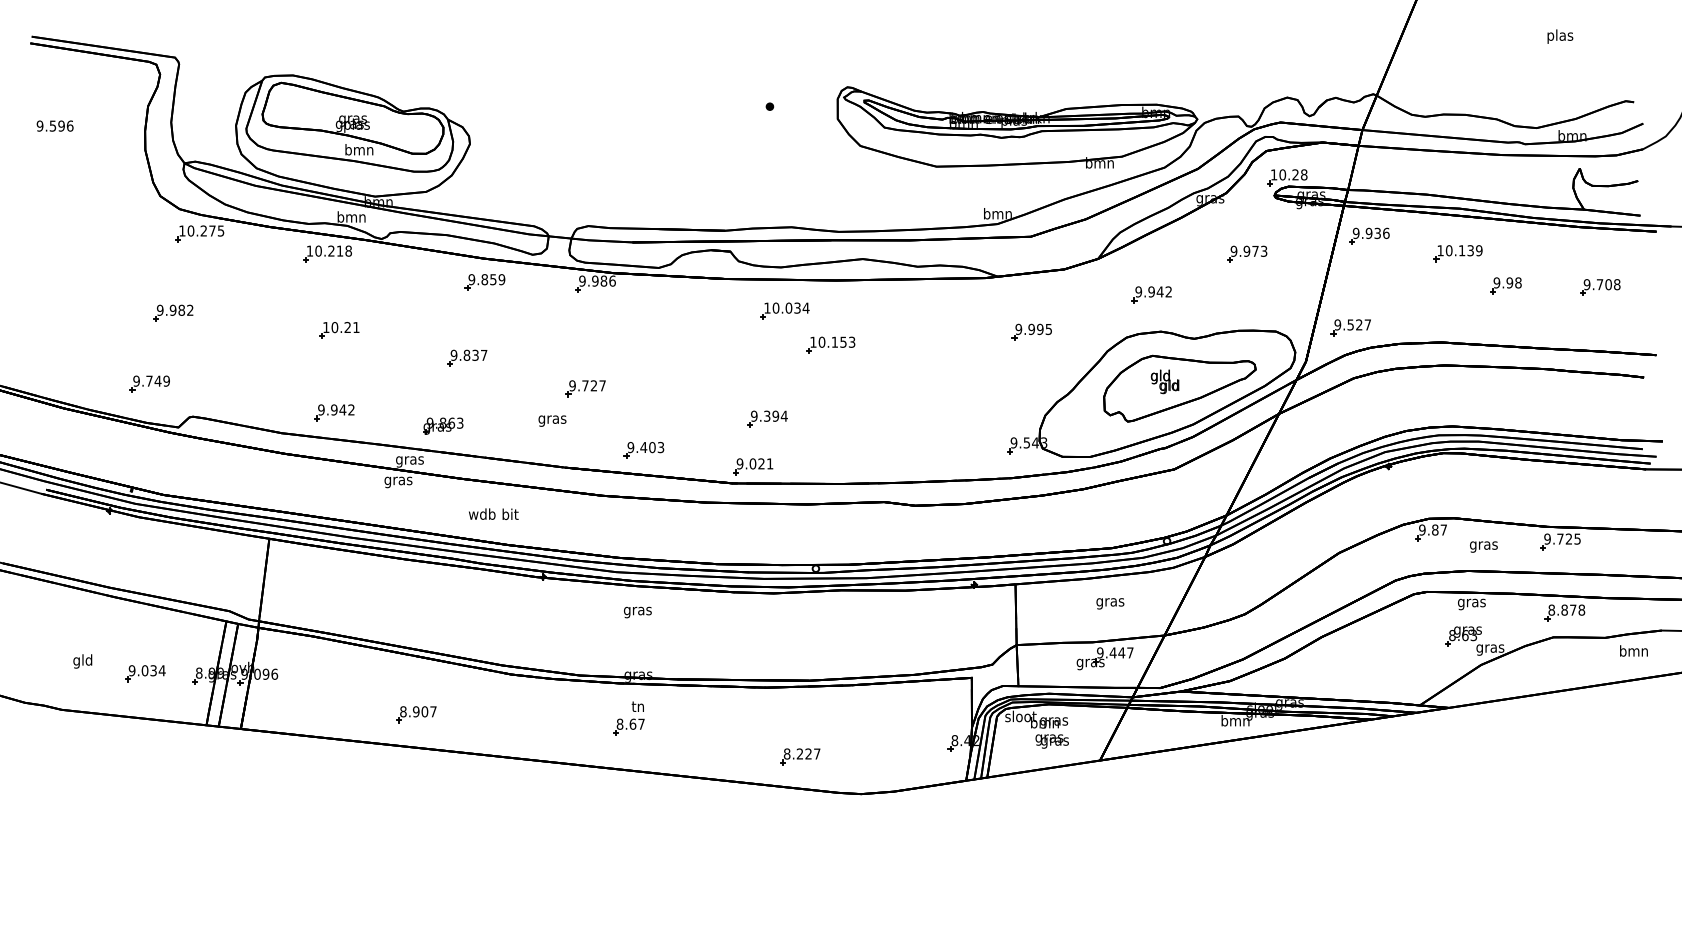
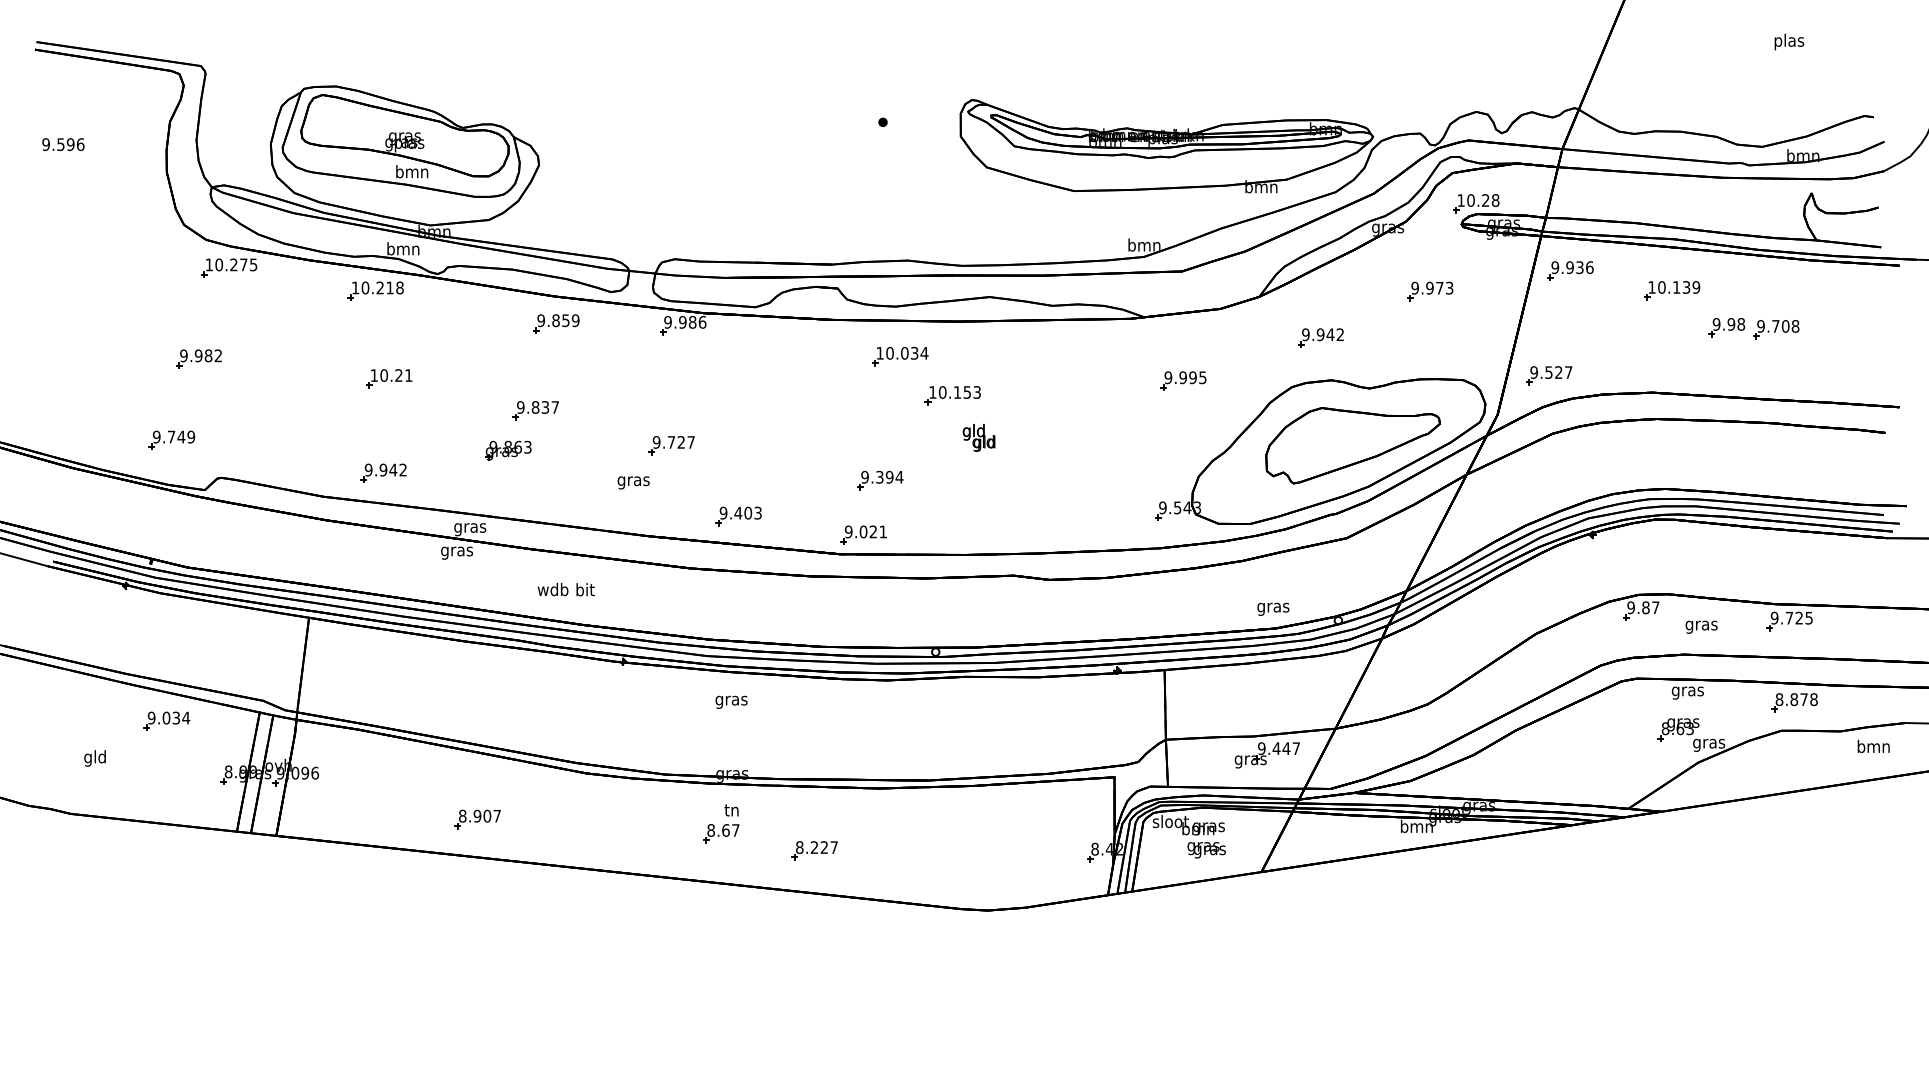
part: (1600, 287) -> (1776, 329), moved
text: (1164, 381) -> (978, 437), moved
part: (443, 426) -> (508, 450), moved
text: (1110, 603) -> (1273, 608), moved
part: (145, 672) -> (166, 720), moved
part: (800, 756) -> (814, 850), moved

